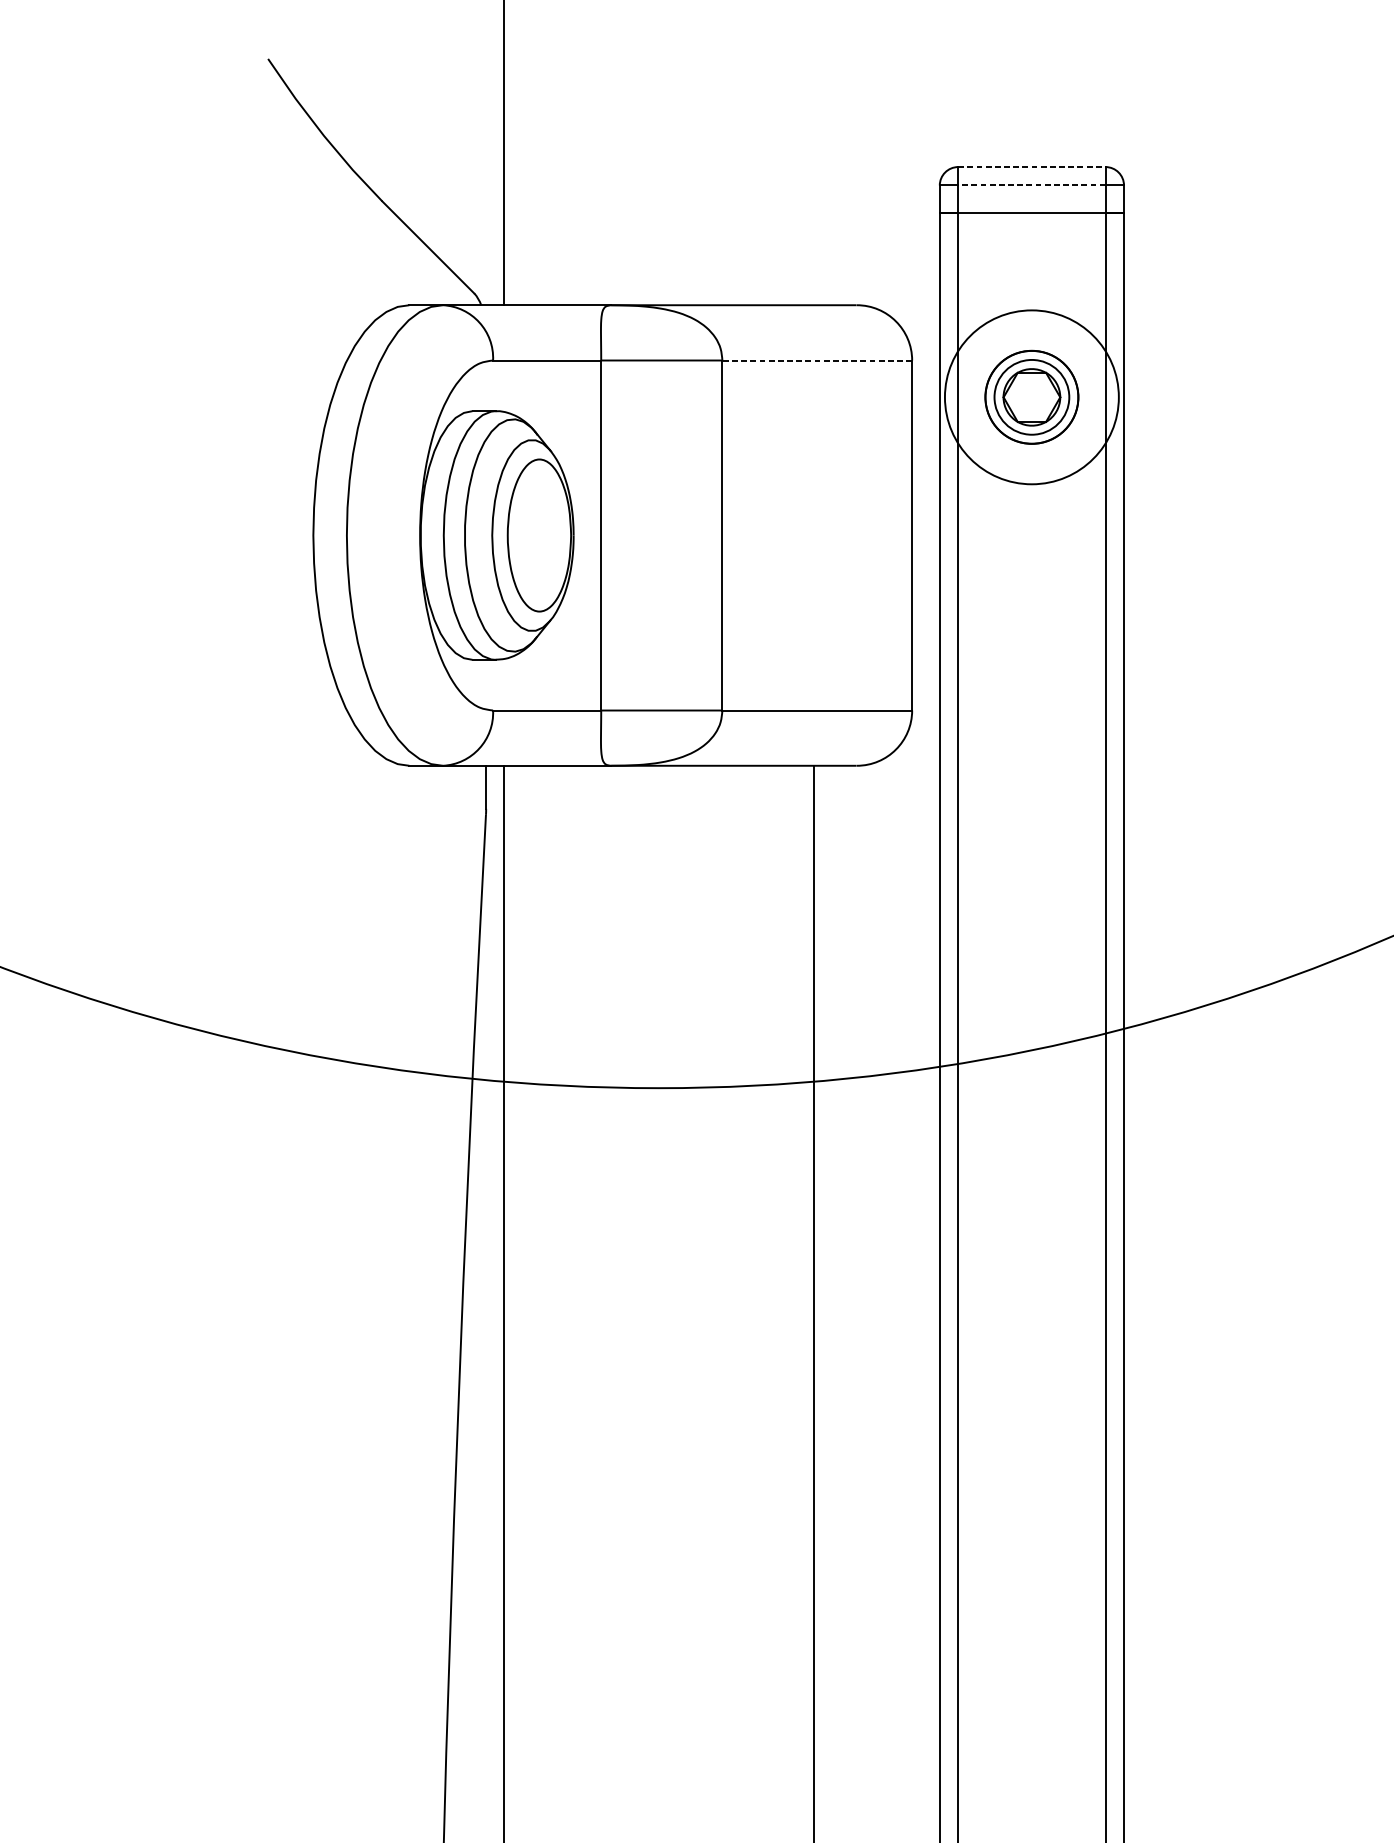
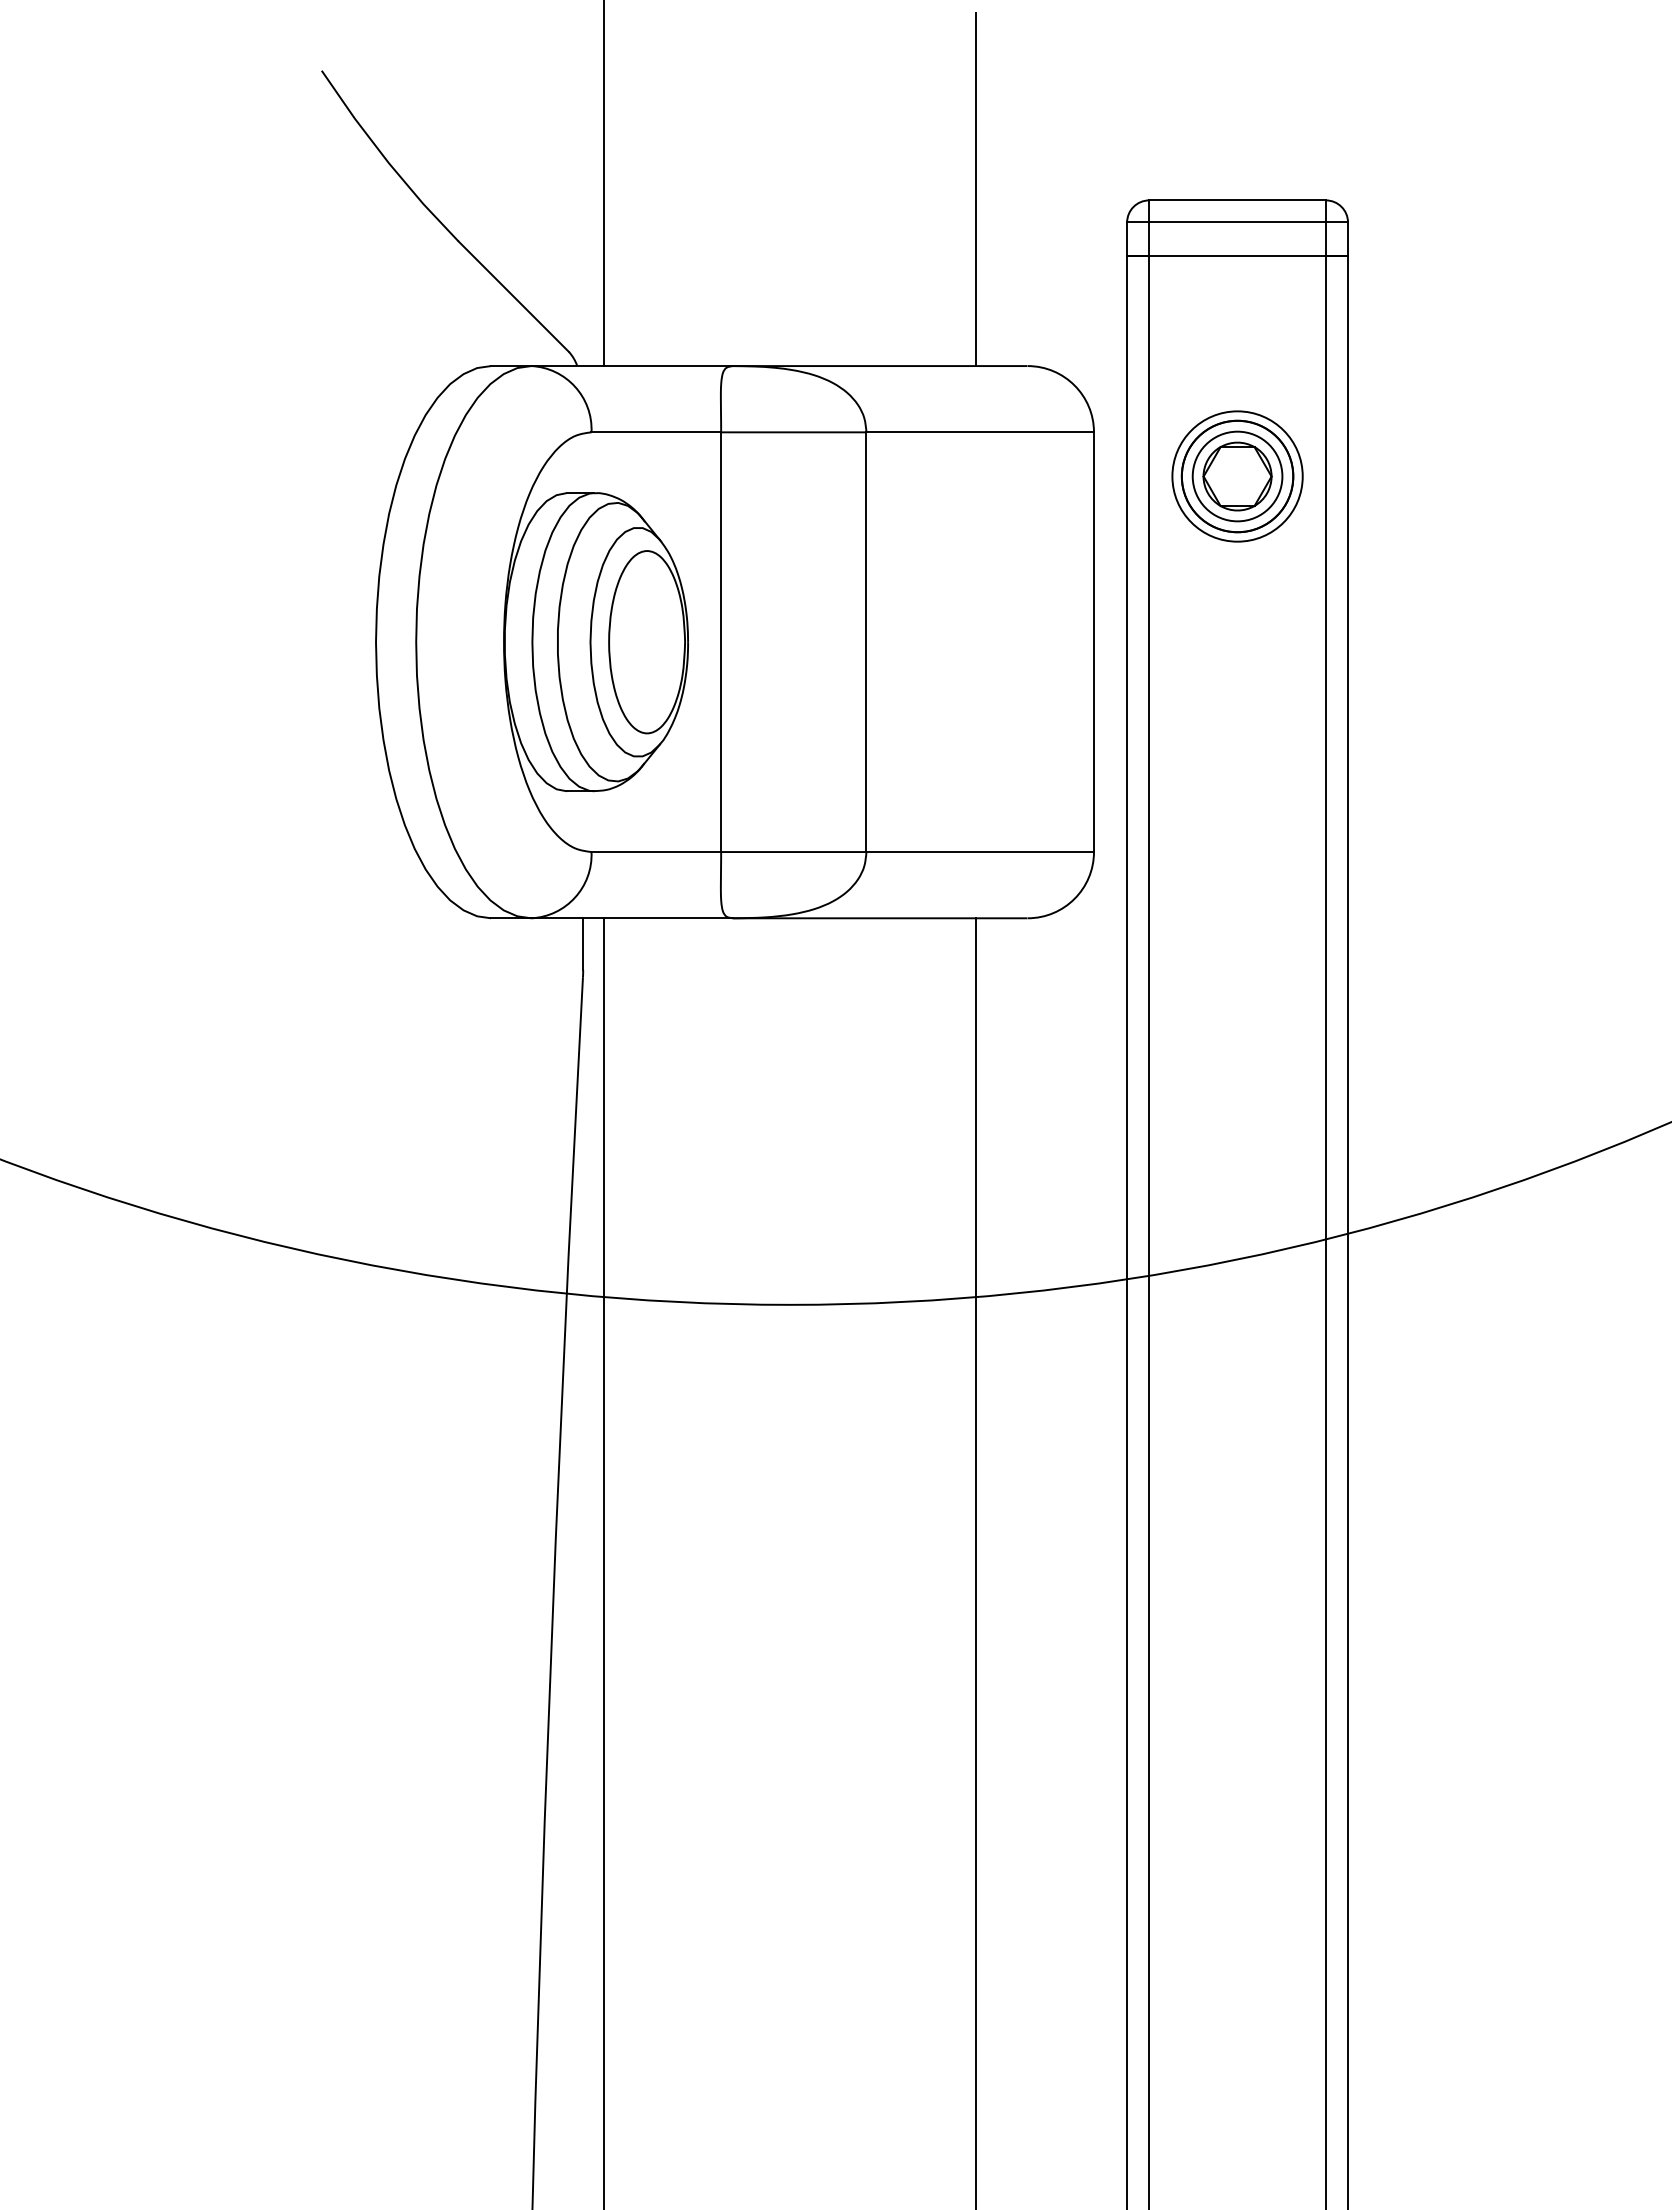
line: (814, 157) -> (976, 189), added
line: (1032, 167) -> (1238, 200), dashed -> solid
line: (1031, 185) -> (1237, 222), dashed -> solid
line: (817, 360) -> (980, 432), dashed -> solid
circle: (1031, 397) -> (1237, 476), size x0.62

